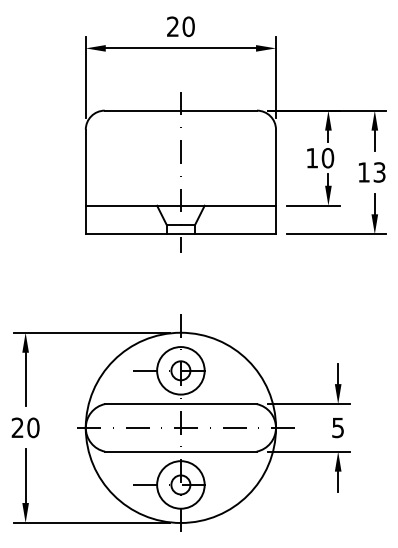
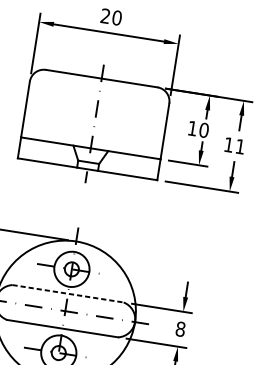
text: (379, 172) -> (240, 146), 13 -> 11
line: (180, 404) -> (67, 294), solid -> dashed
text: (338, 427) -> (180, 329), 5 -> 8

